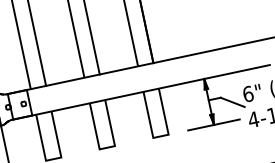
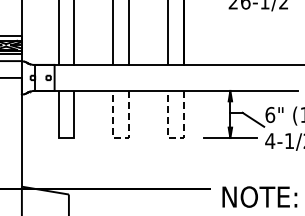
line: (161, 136) -> (176, 138), solid -> dashed
line: (107, 148) -> (121, 138), solid -> dashed

